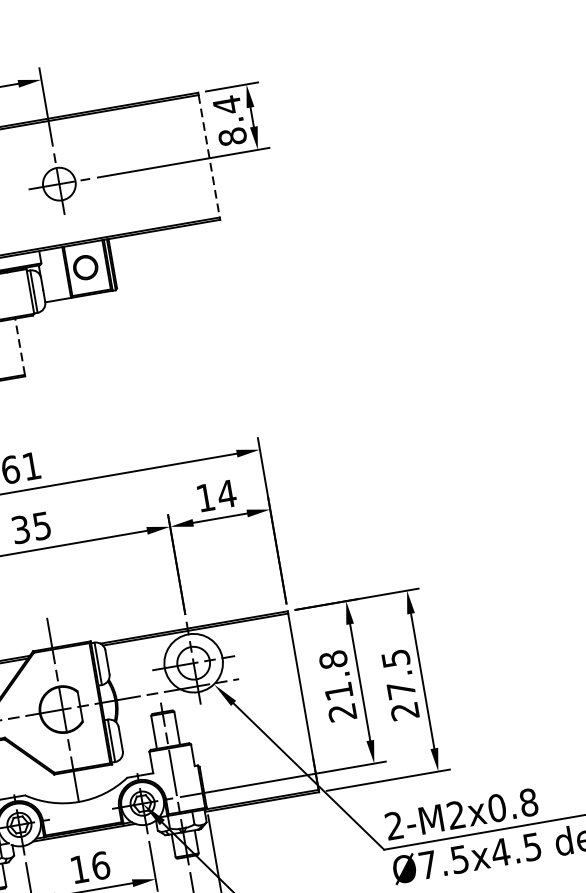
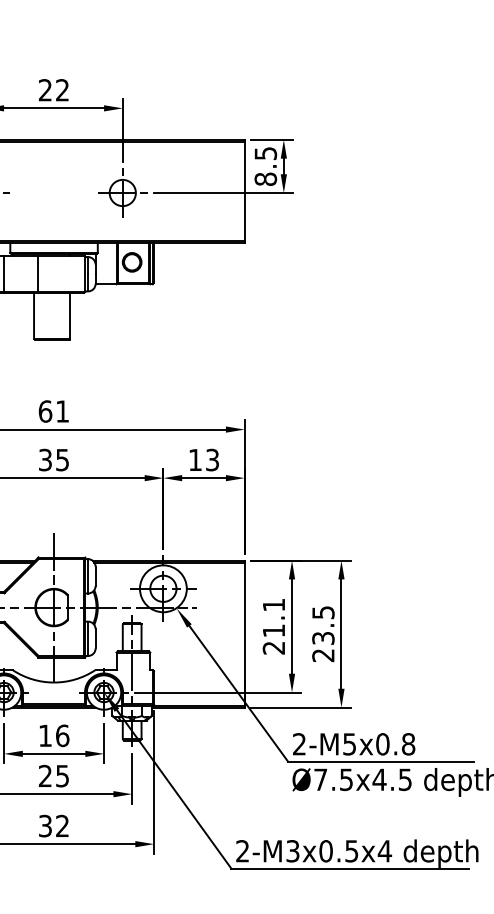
text: (226, 105) -> (265, 153), 8.4 -> 8.5
line: (209, 156) -> (244, 191), dashed -> solid
line: (19, 346) -> (69, 315), dashed -> solid
text: (226, 493) -> (212, 459), 14 -> 13
text: (332, 659) -> (273, 604), 21.8 -> 21.1
text: (401, 690) -> (323, 638), 27.5 -> 23.5
text: (456, 815) -> (349, 744), 2-M2x0.8 -> 2-M5x0.8

